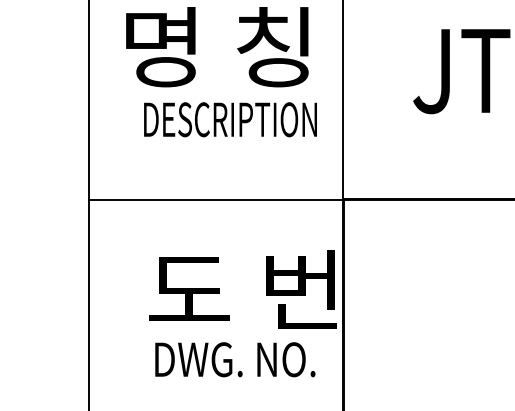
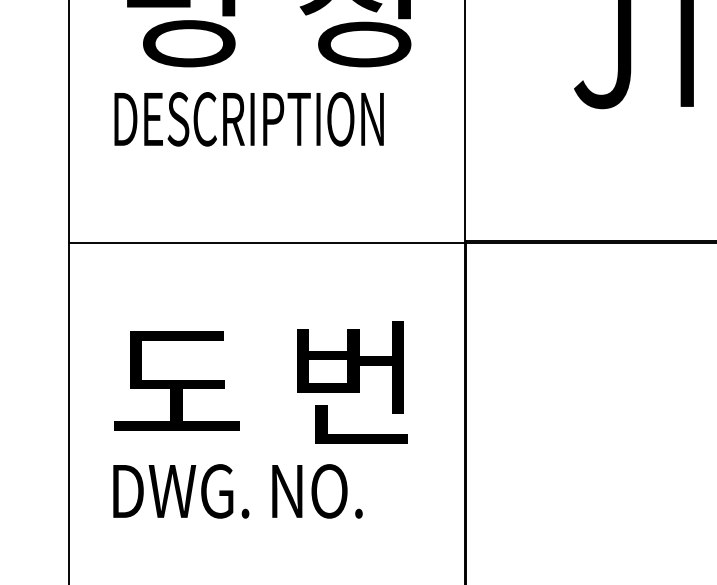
text: (230, 119) -> (249, 118), moved
text: (242, 289) -> (260, 382), moved
text: (235, 359) -> (238, 491), moved

